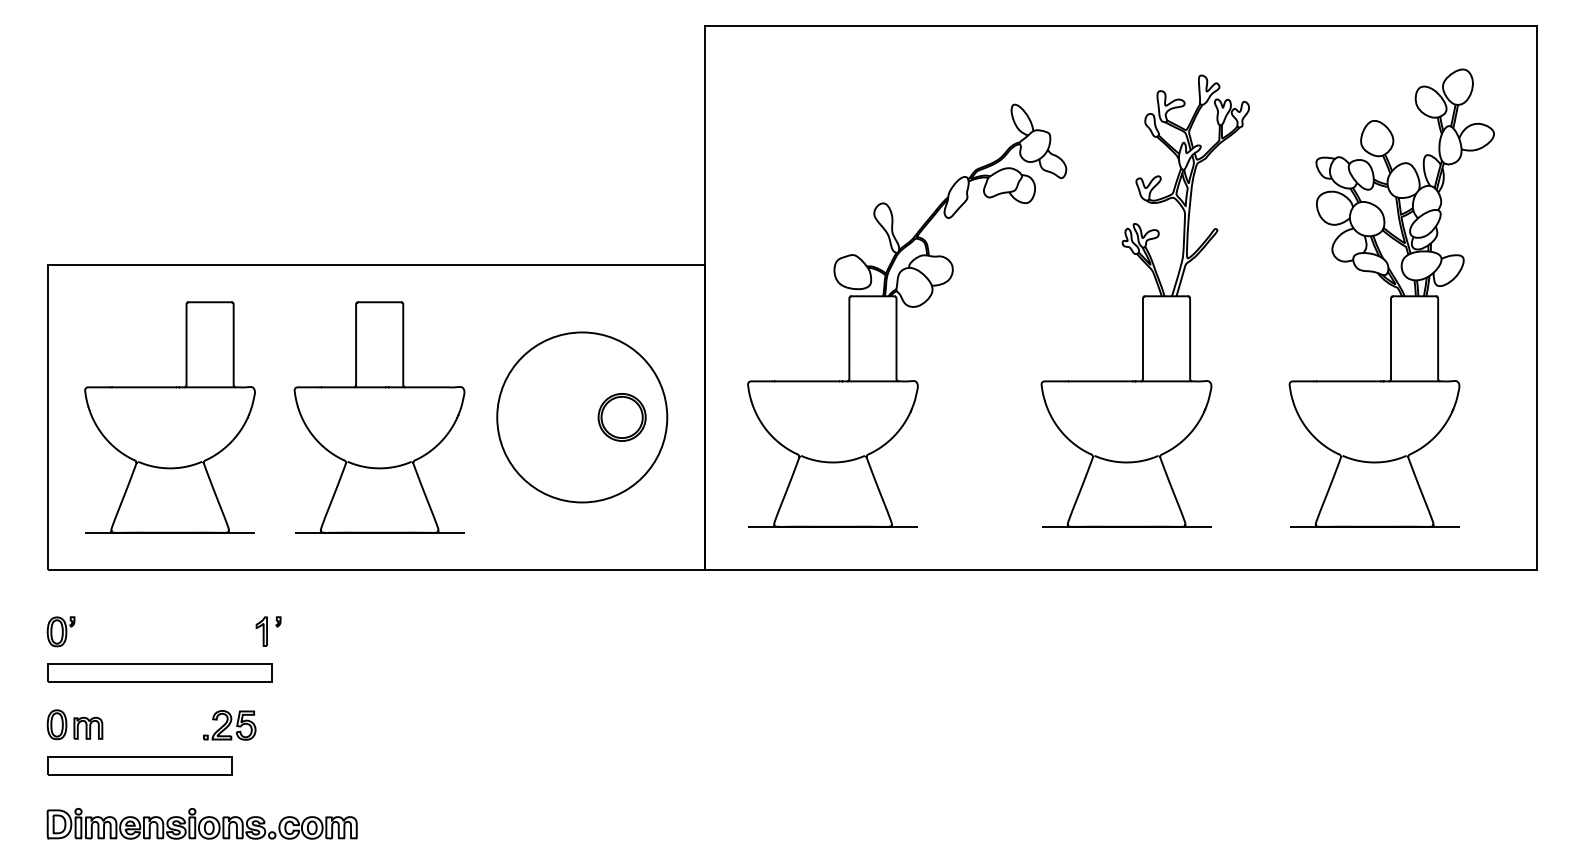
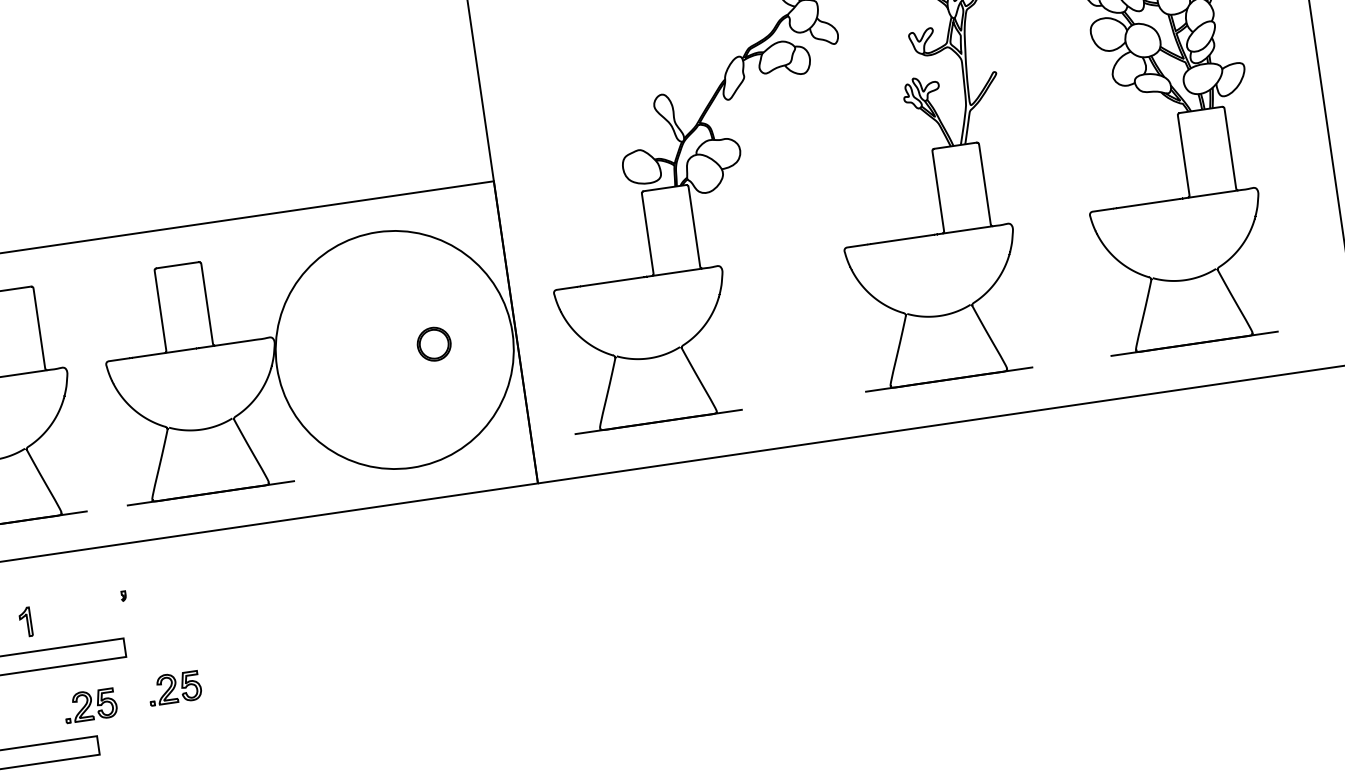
circle: (582, 417) -> (395, 349), size x1.4
part: (621, 417) -> (433, 344), size x0.7
part: (261, 631) -> (25, 622), moved
part: (315, 720) -> (174, 688), added

